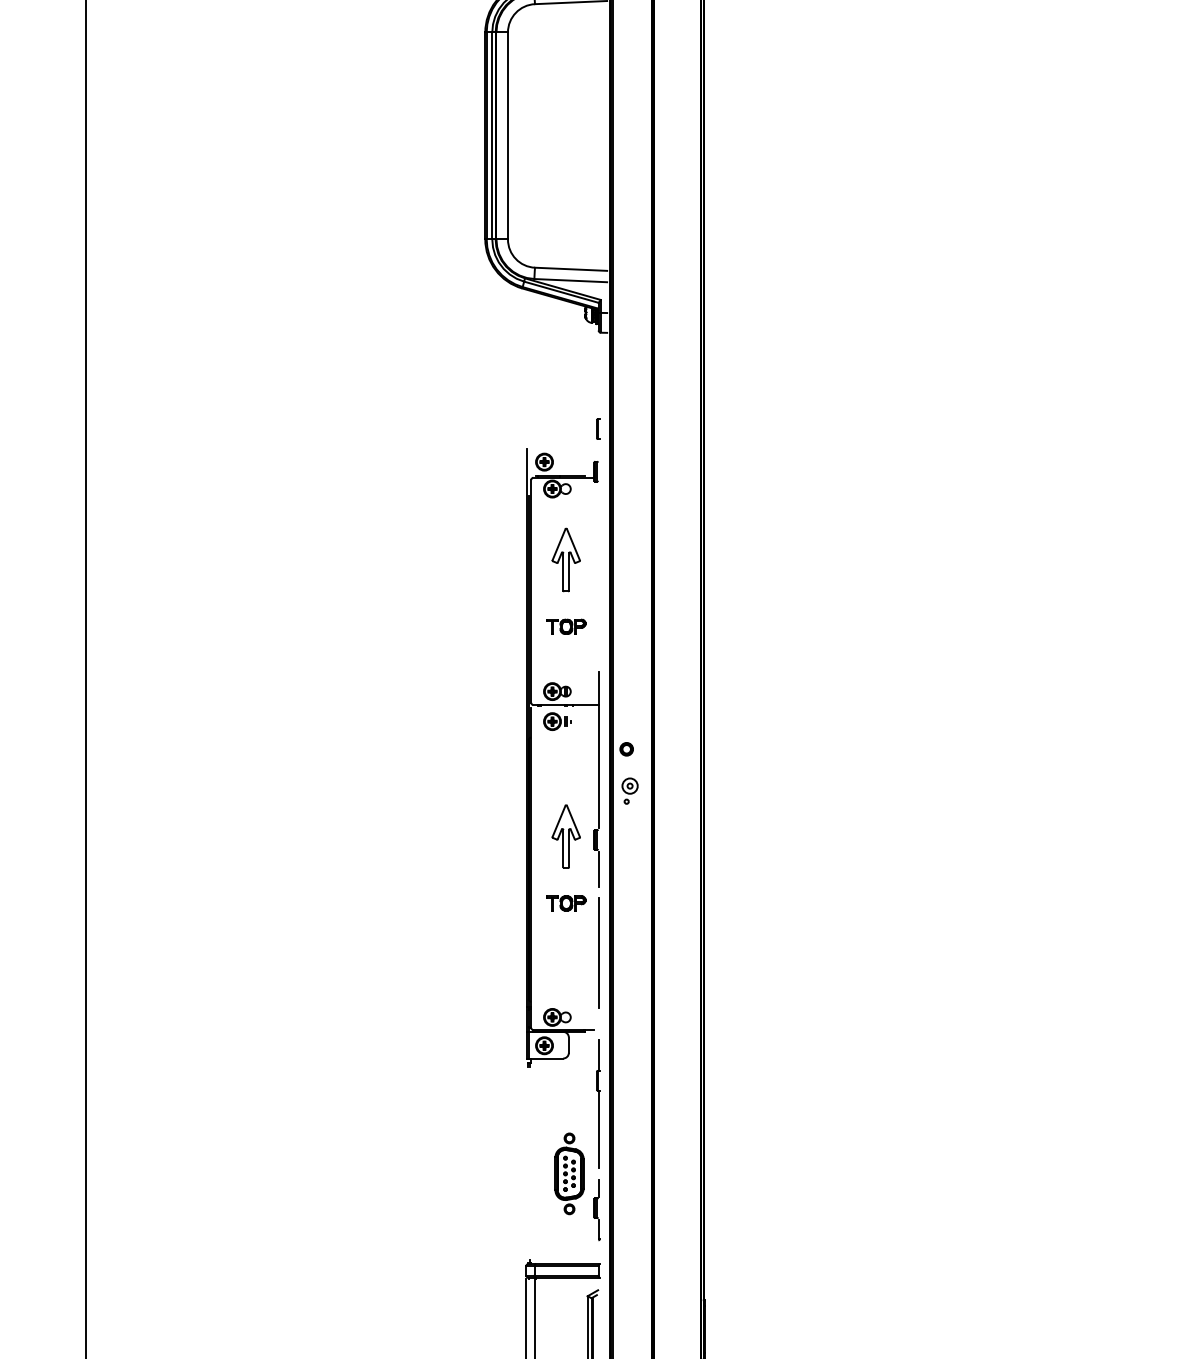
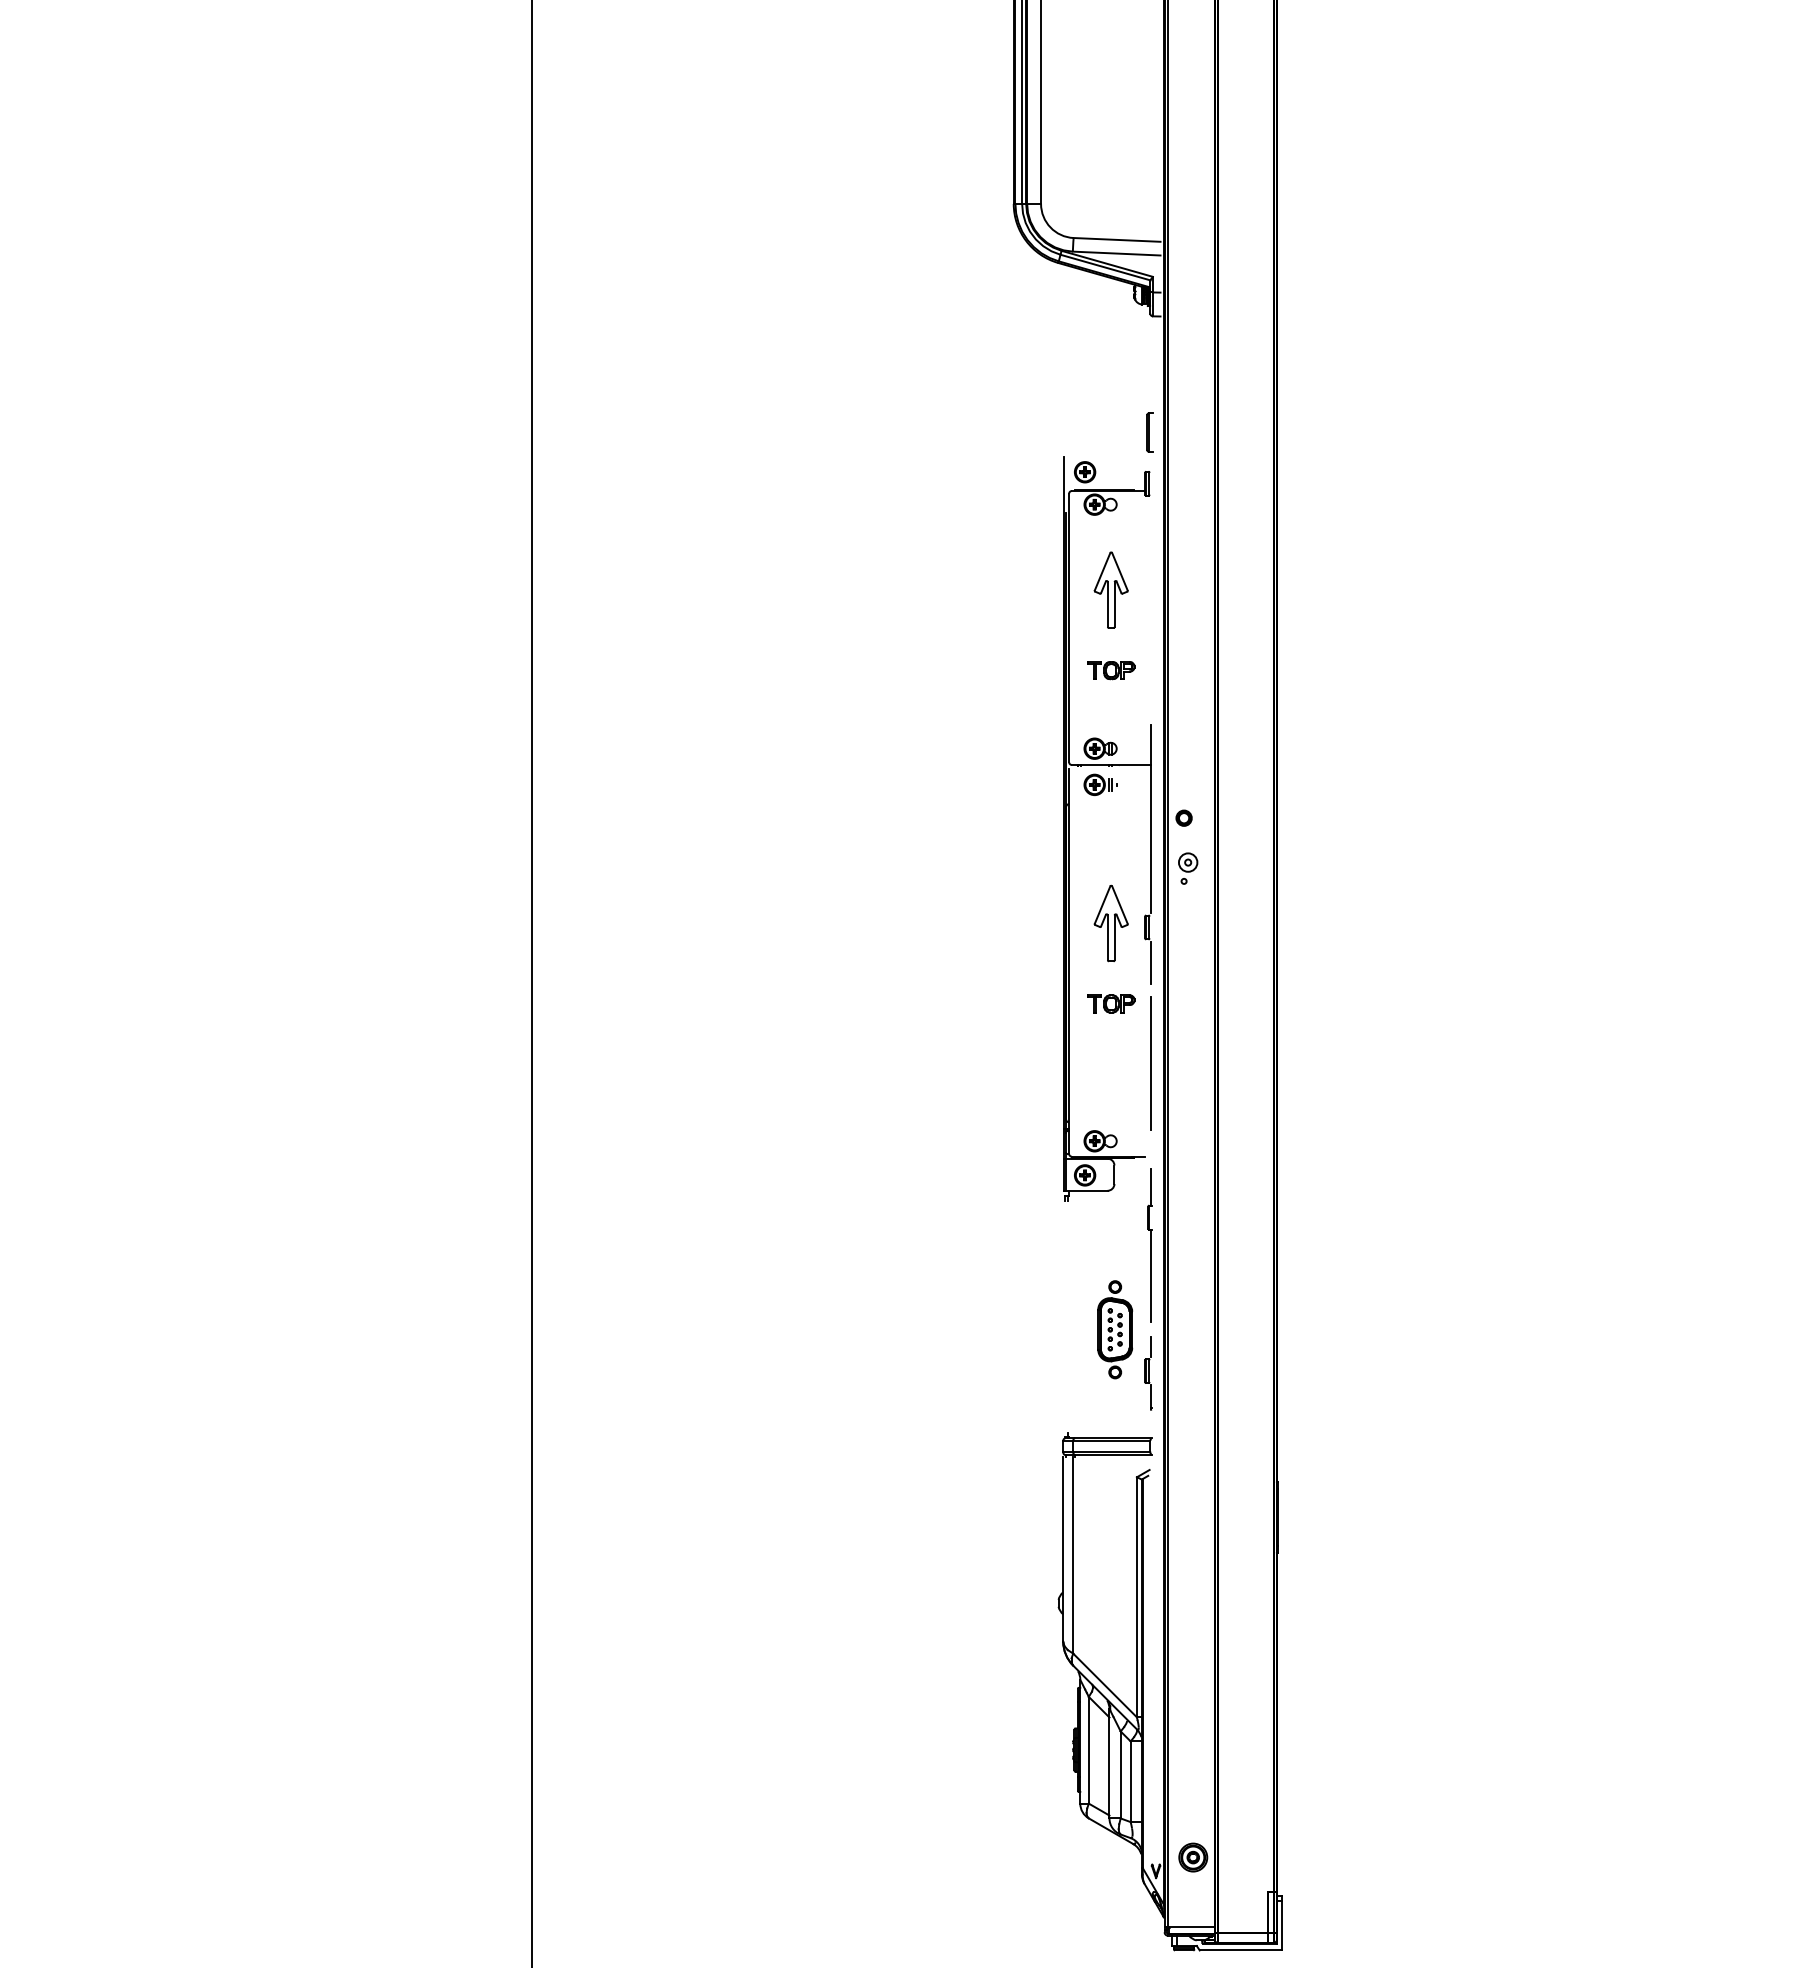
part: (597, 429) -> (1149, 432), size x1.6

